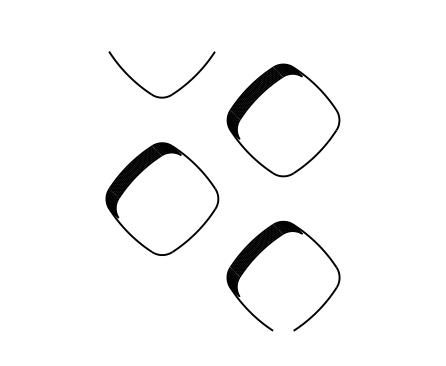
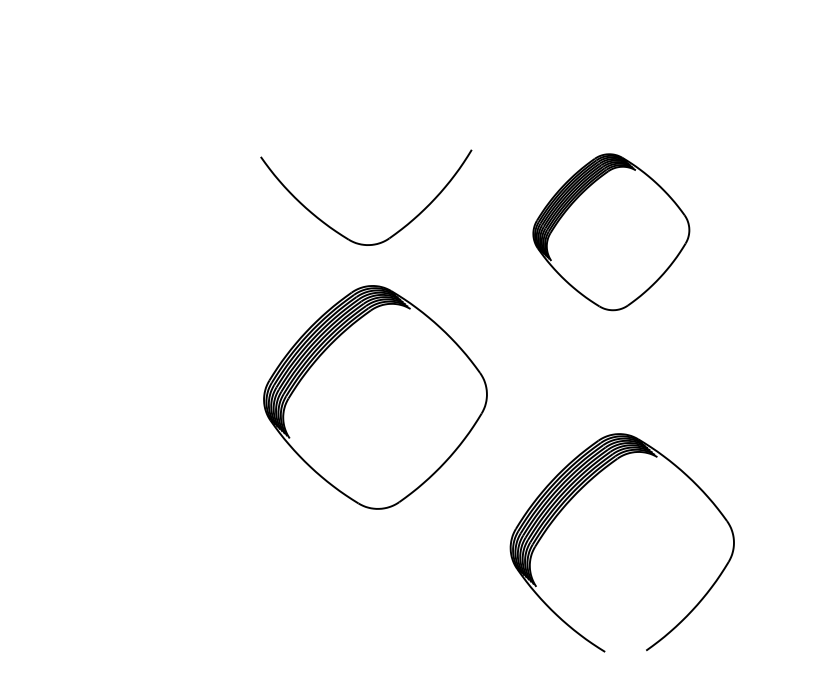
part: (149, 91) -> (344, 233), moved
part: (283, 120) -> (611, 232), size x0.7

